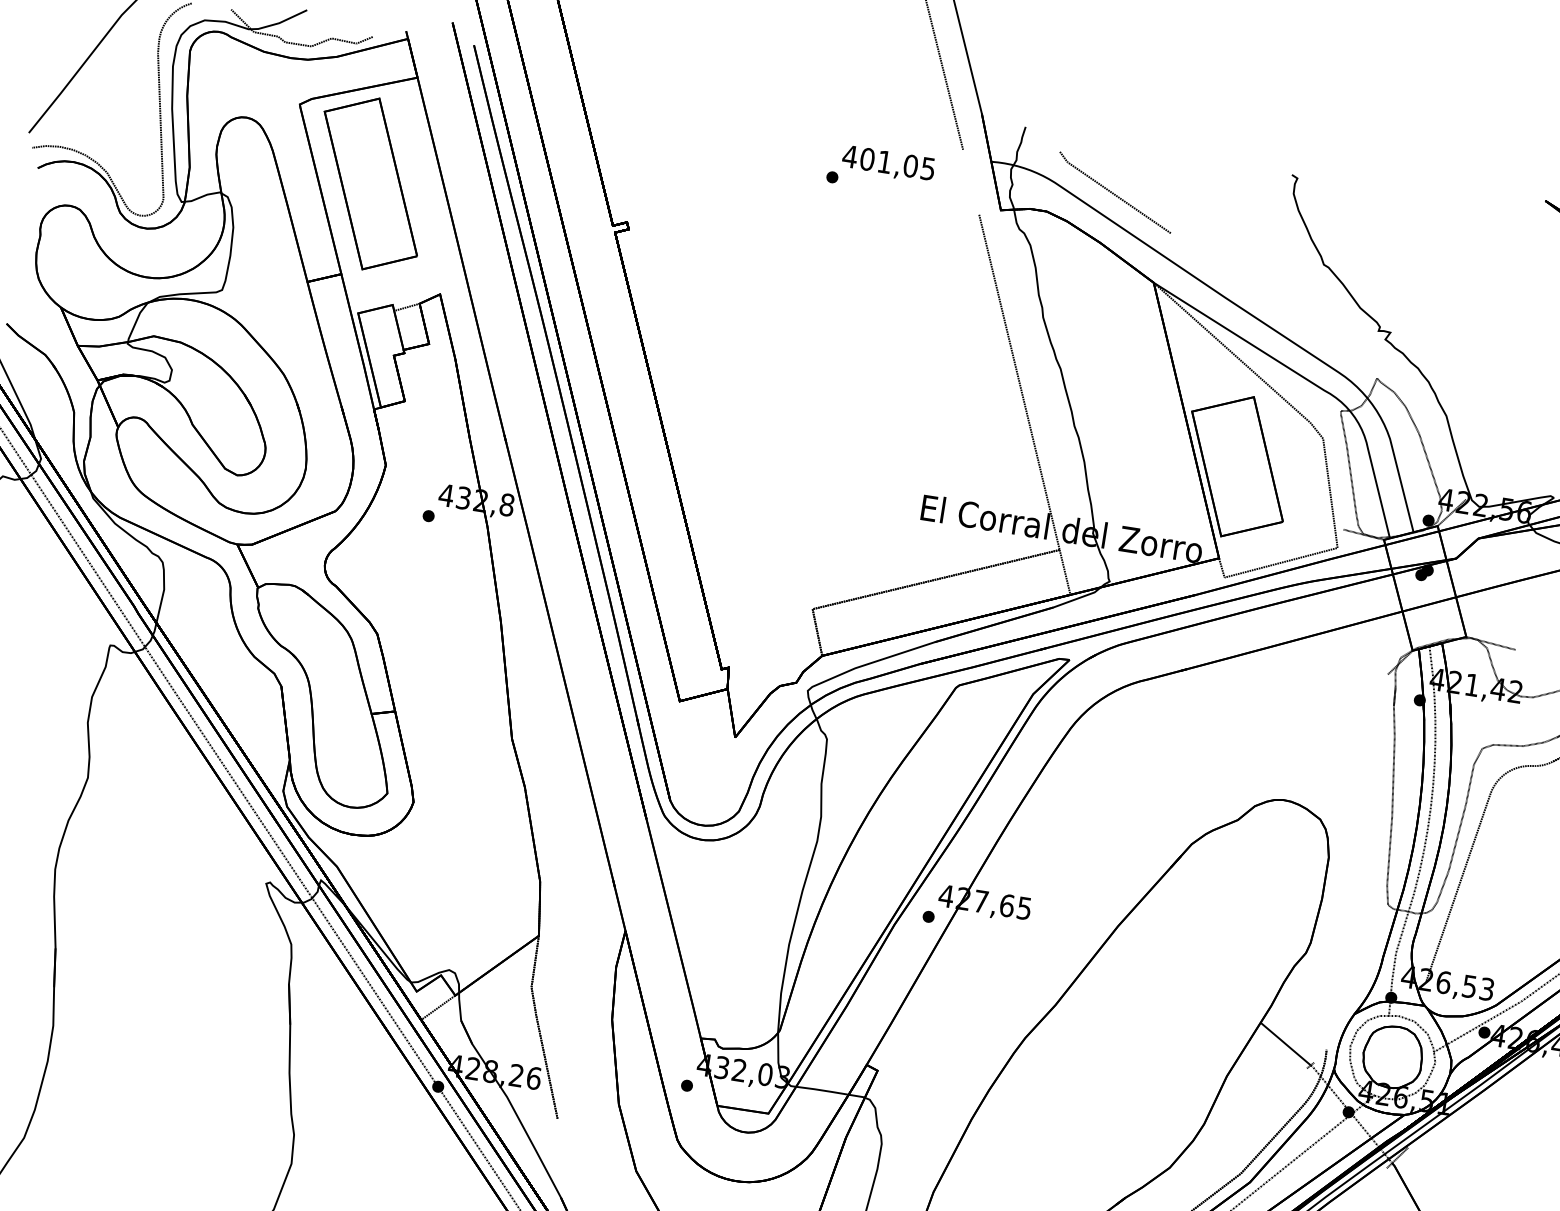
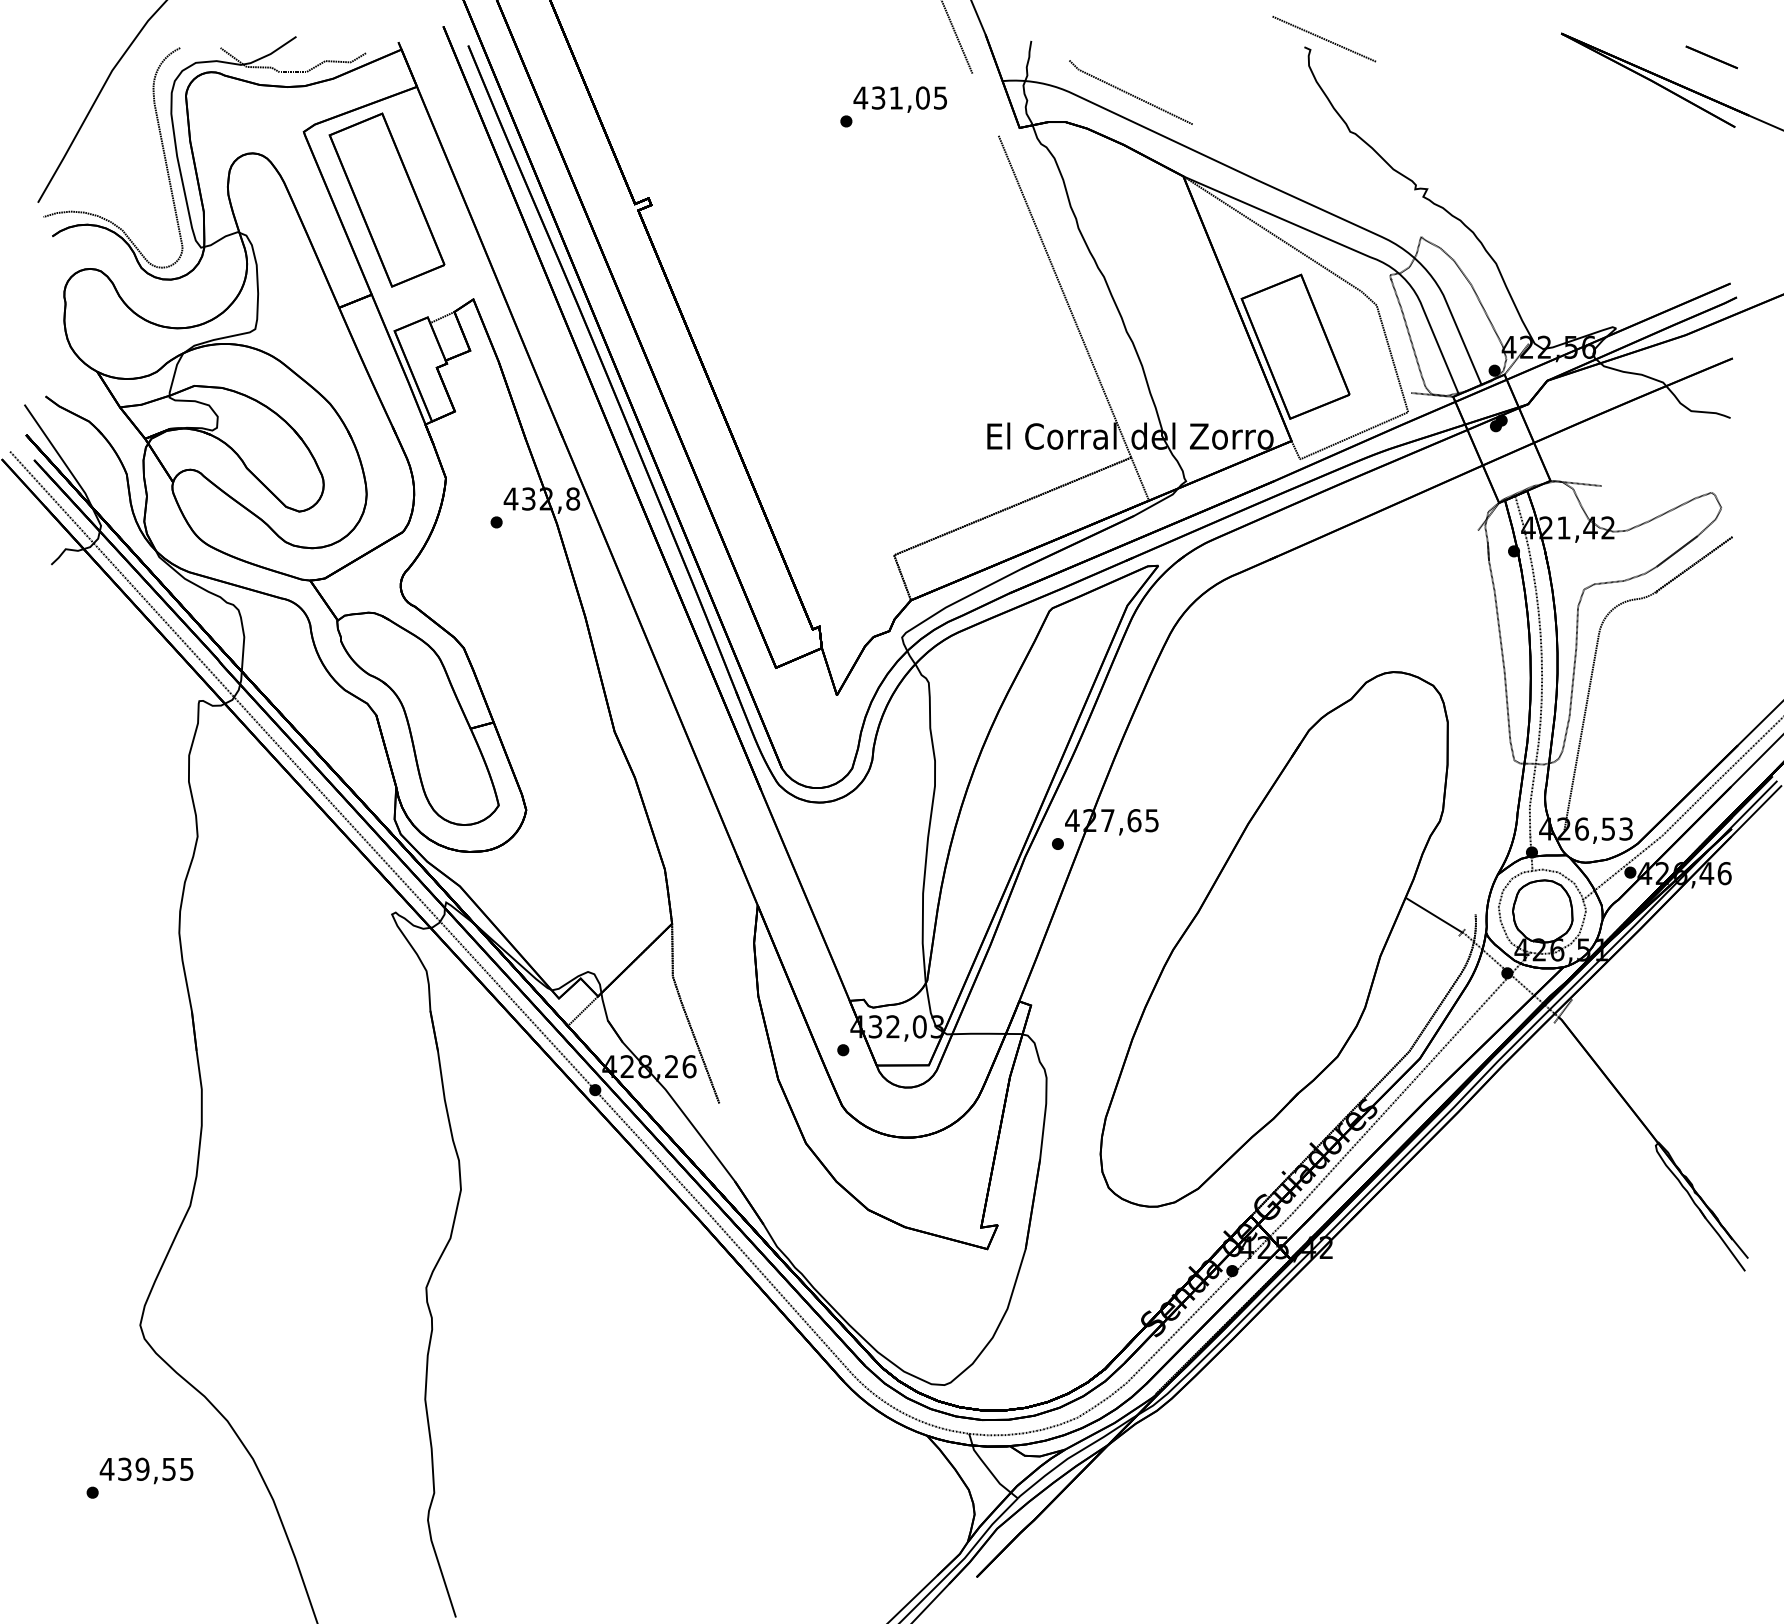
text: (867, 158) -> (878, 97), 401,05 -> 431,05
line: (1312, 170) -> (1324, 39), added

